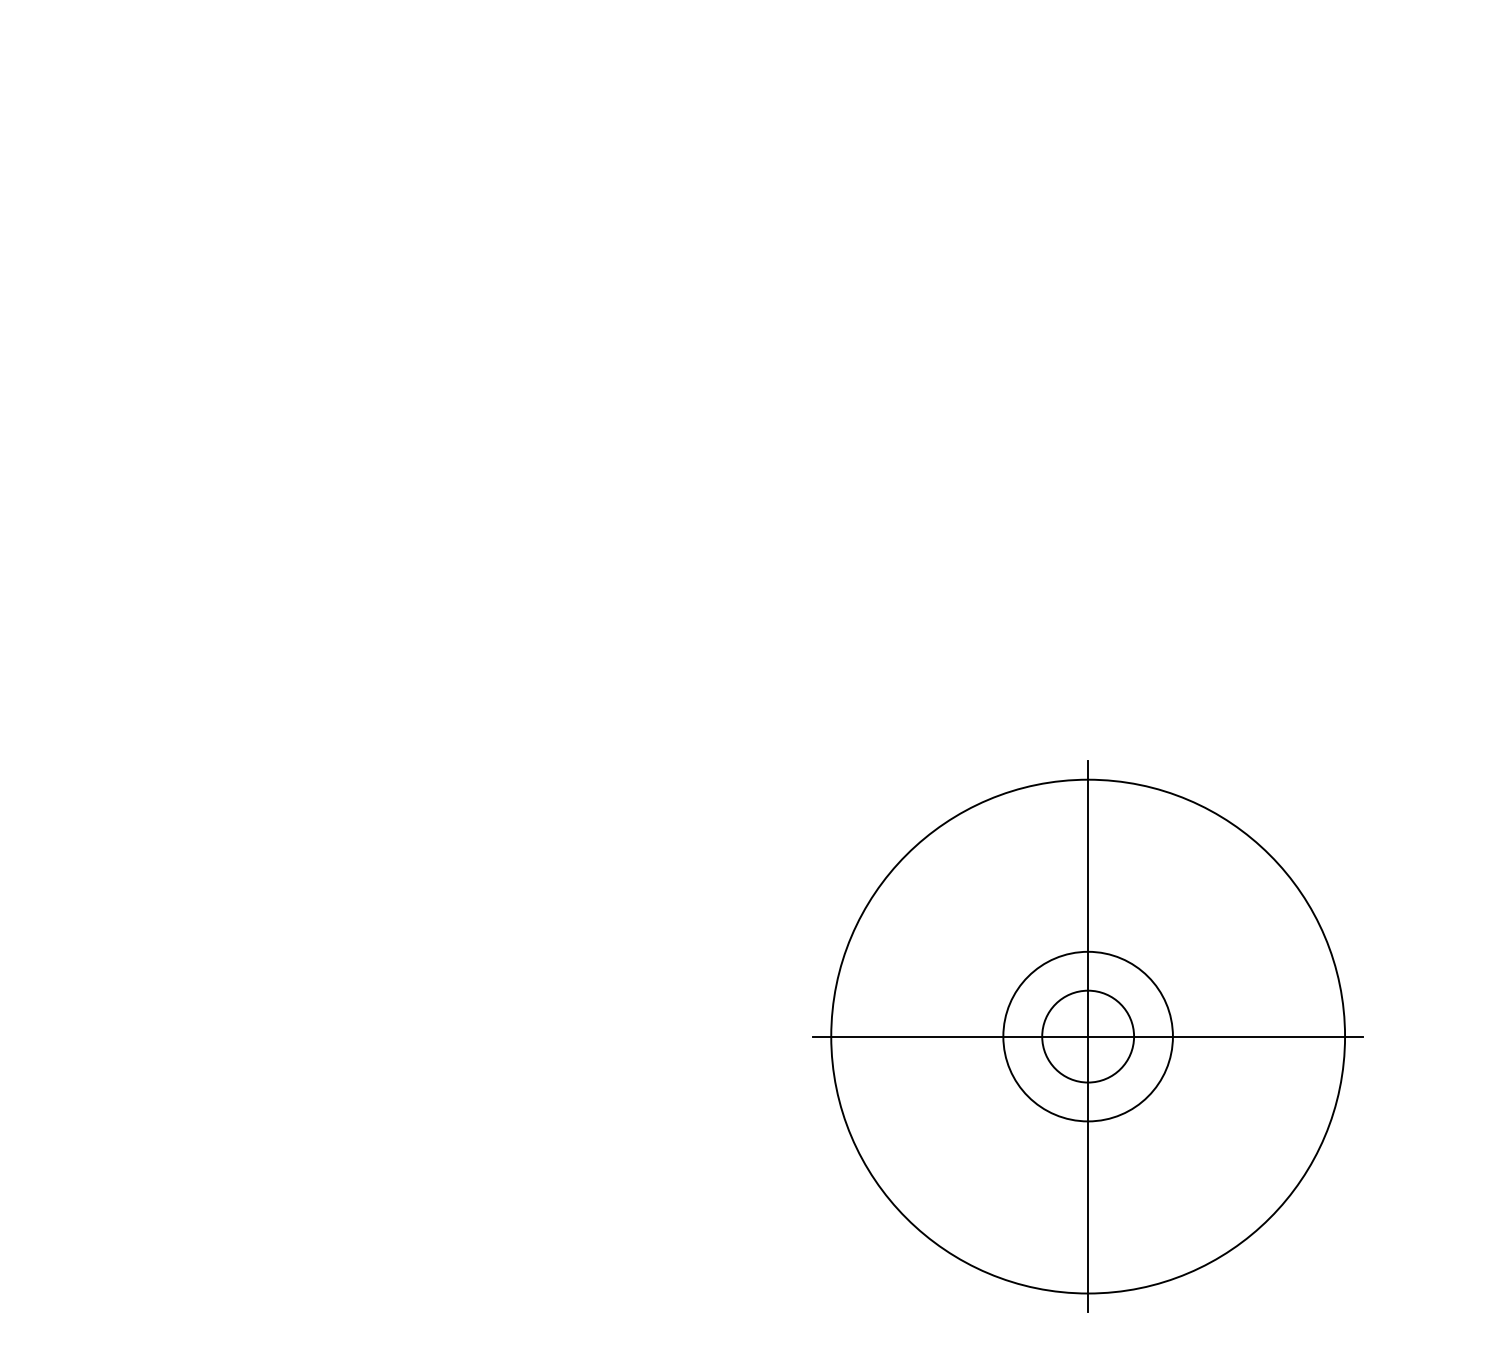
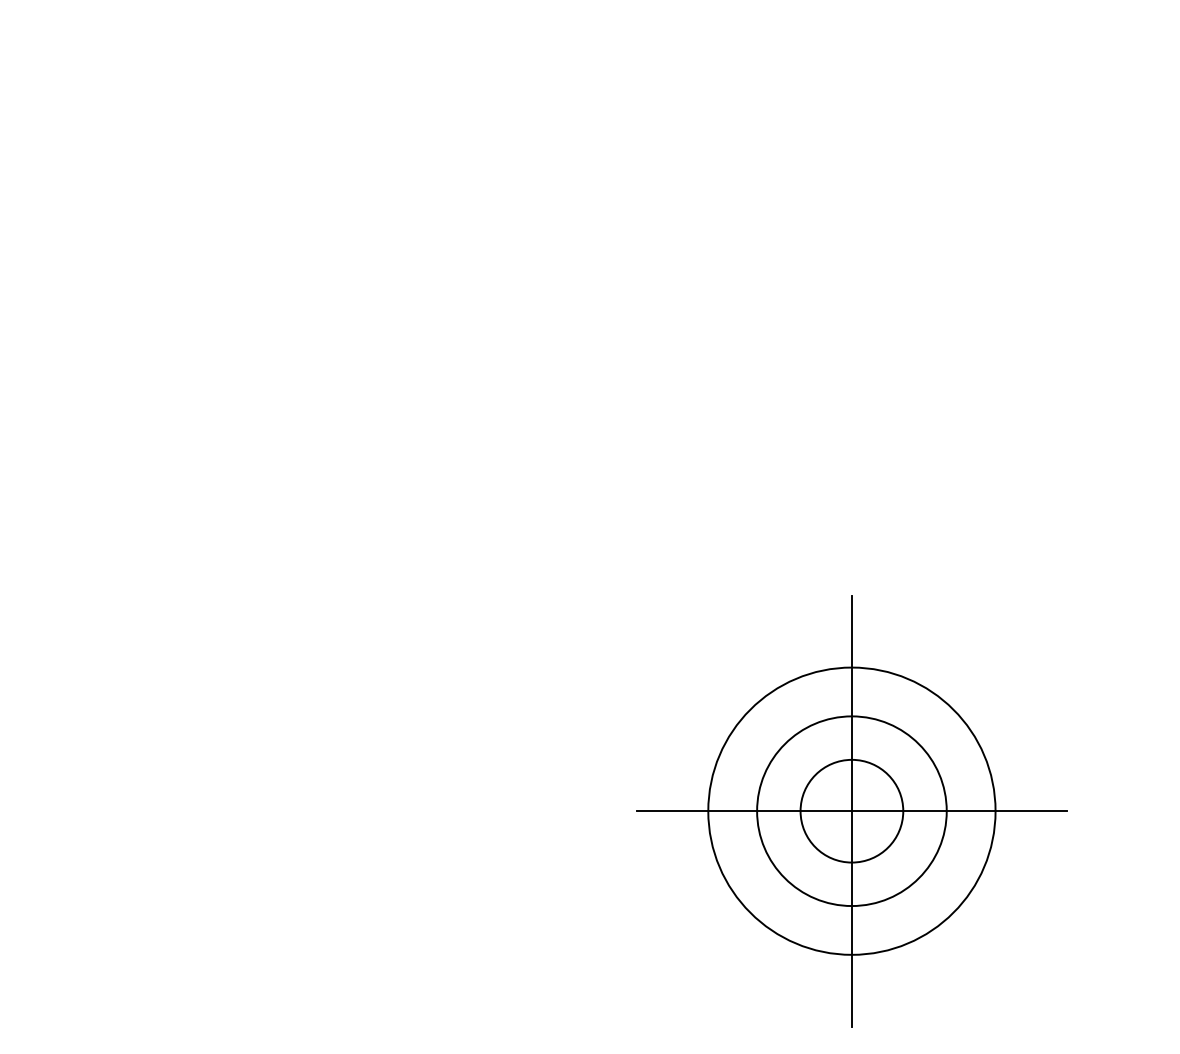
circle: (1087, 1036) -> (851, 811), size x0.71
circle: (1087, 1036) -> (851, 811), size x1.43
circle: (1088, 1036) -> (852, 811), size x1.43

